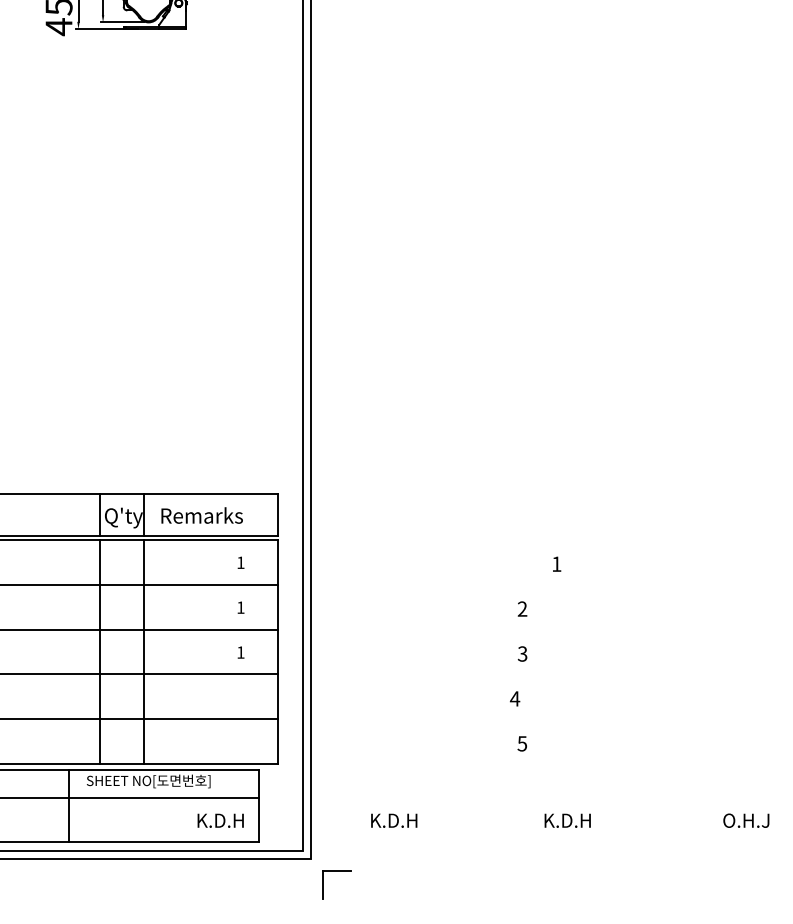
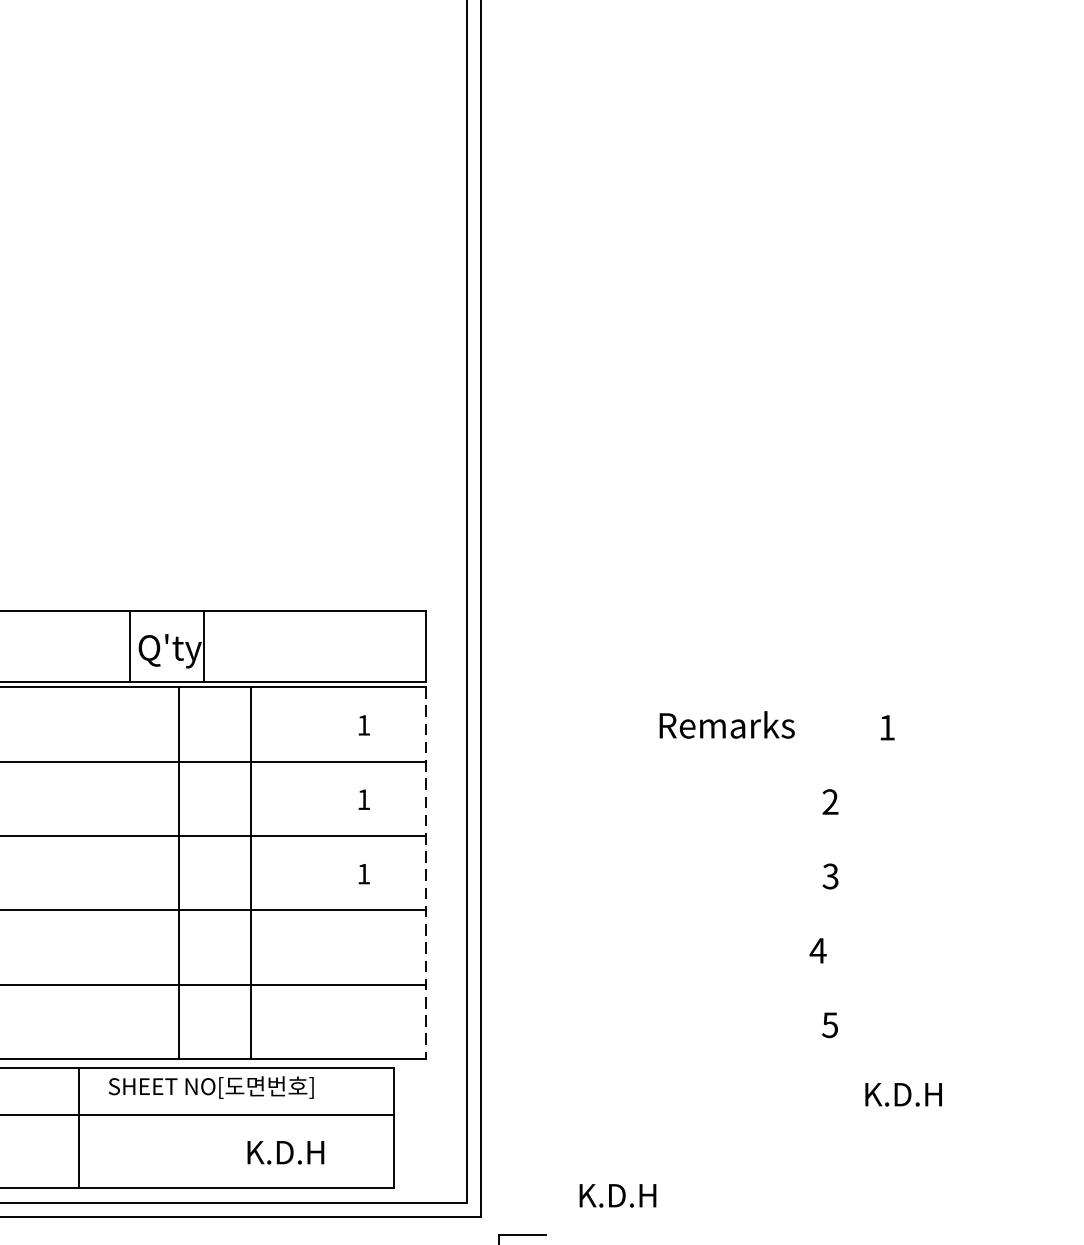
text: (201, 515) -> (726, 724), moved
line: (99, 651) -> (179, 872), moved
line: (144, 651) -> (250, 872), moved
line: (278, 652) -> (426, 873), solid -> dashed
text: (220, 820) -> (285, 1152), moved
text: (394, 820) -> (618, 1195), moved
text: (567, 820) -> (903, 1094), moved

